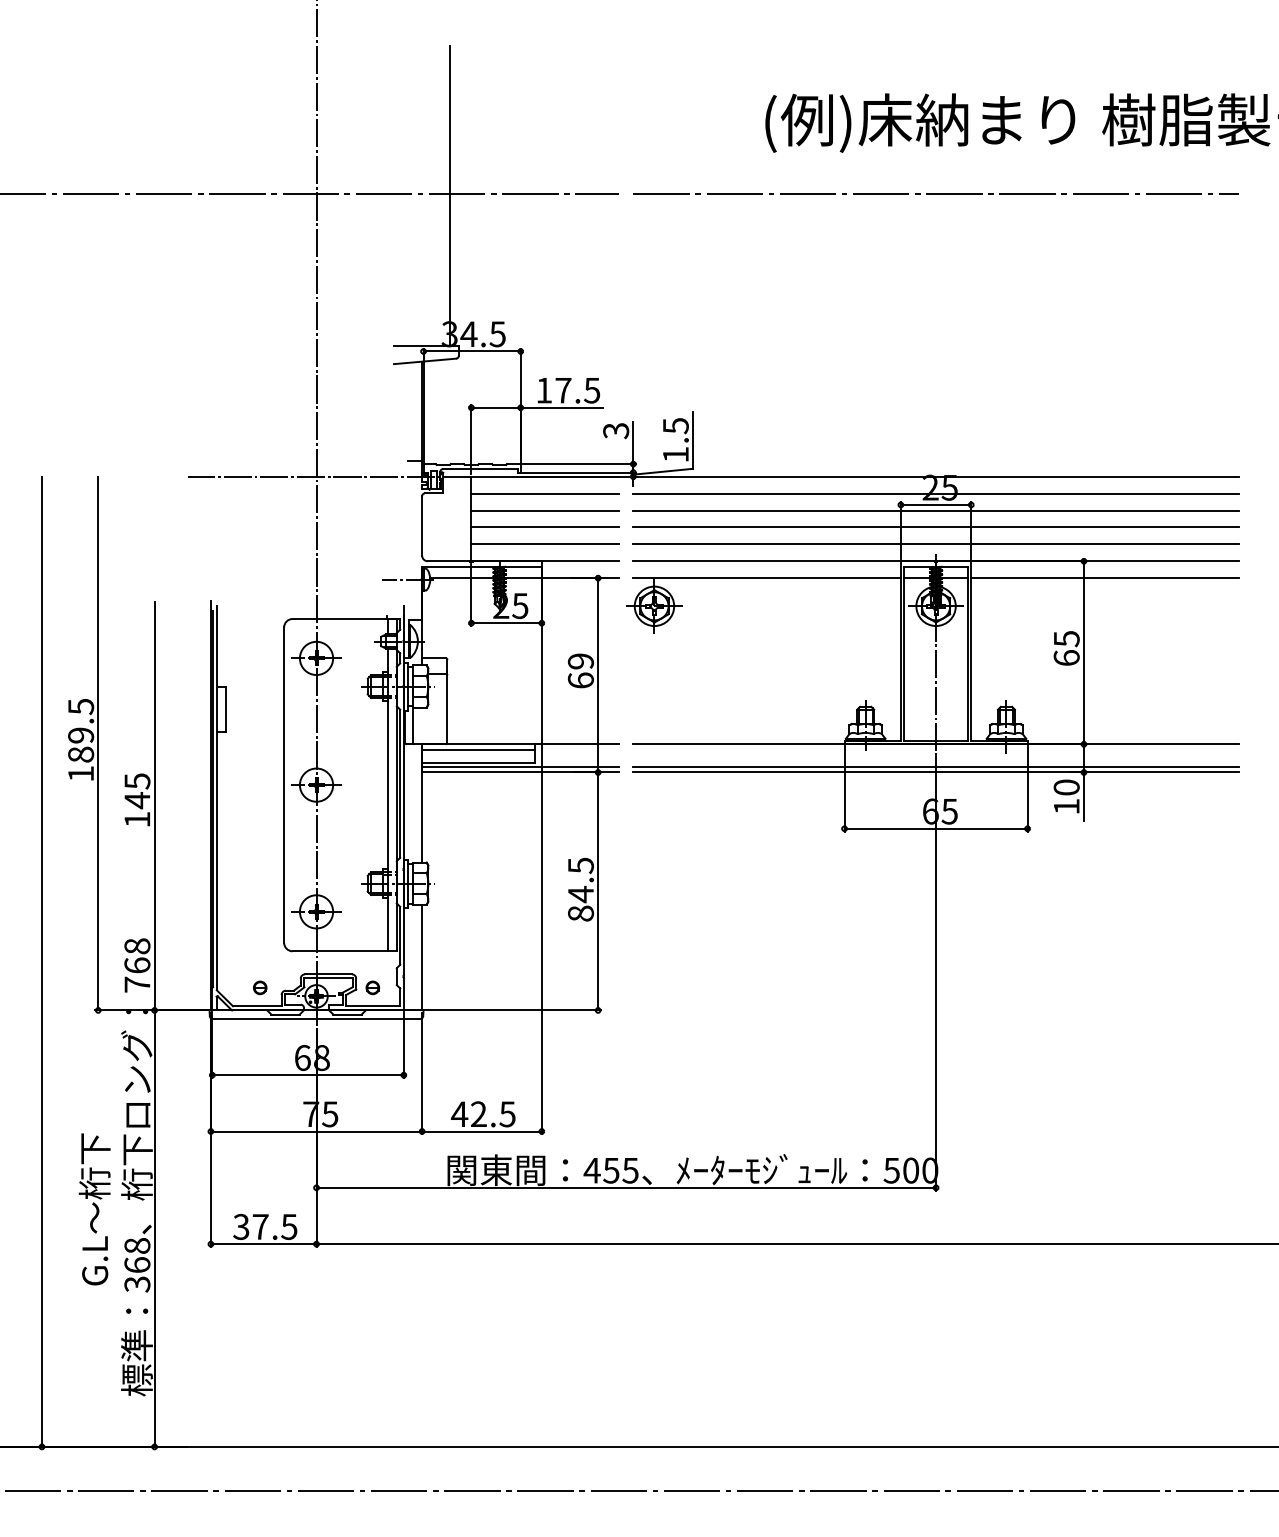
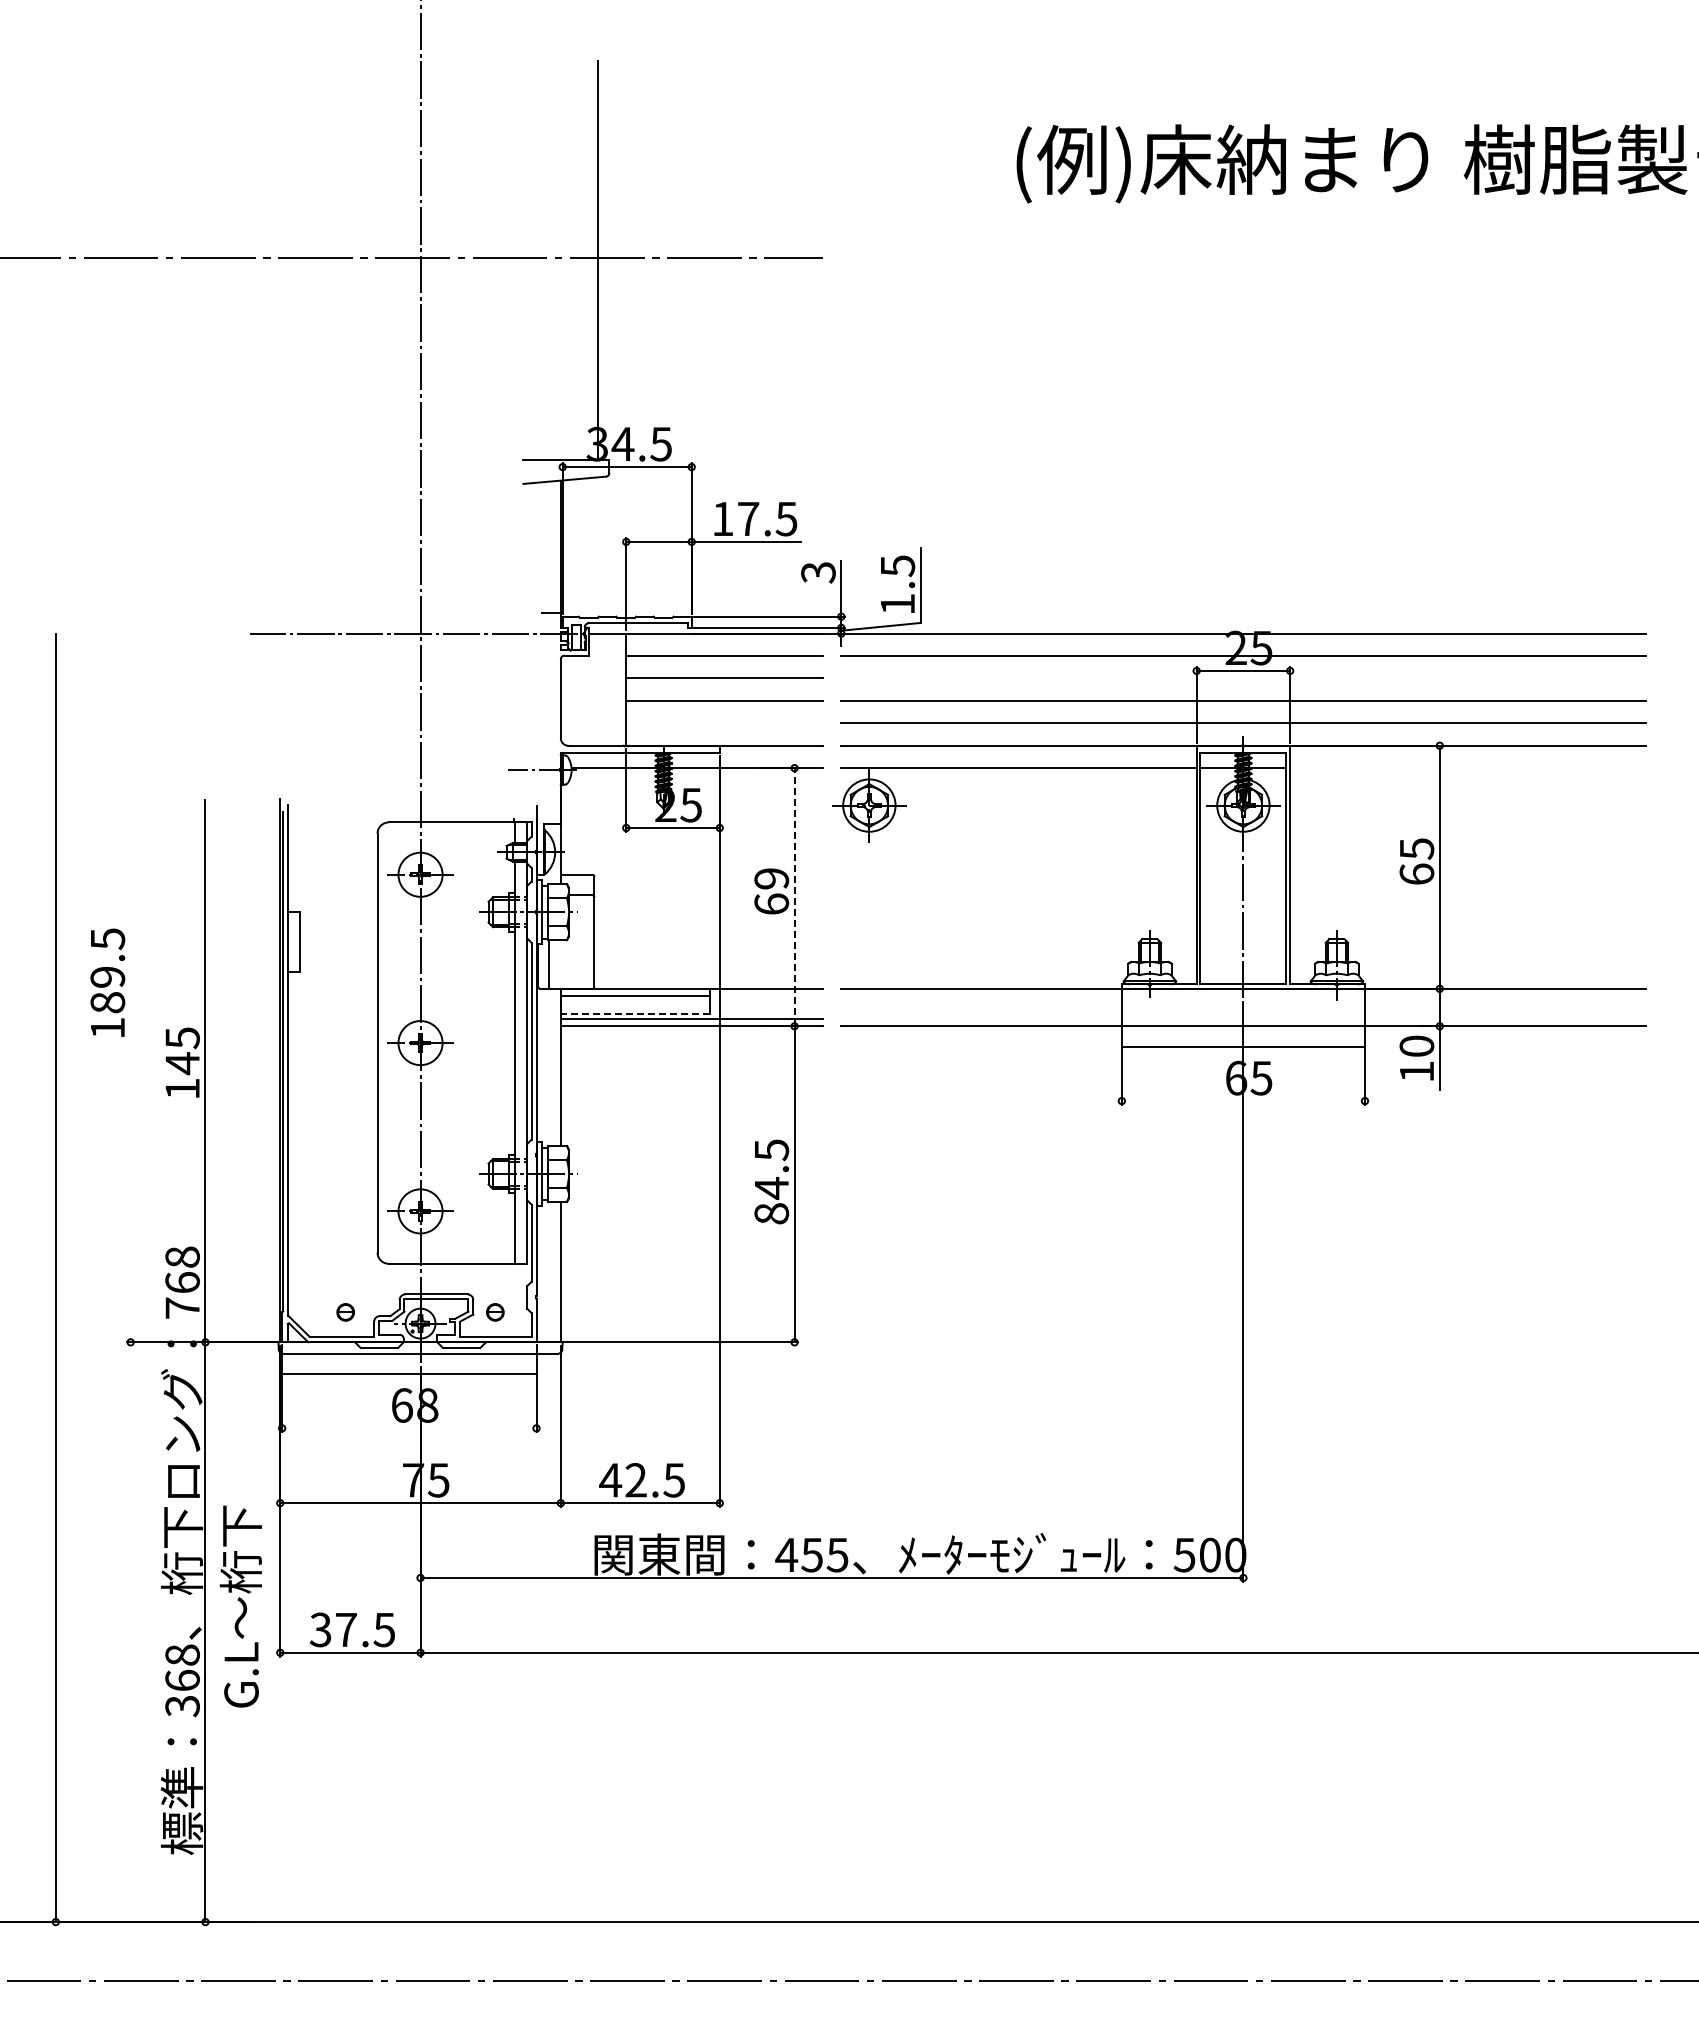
line: (936, 193) -> (1243, 257), removed
line: (936, 510) -> (1243, 678), removed
line: (545, 544) -> (724, 723), removed
line: (1104, 578) -> (1467, 768), removed
line: (598, 674) -> (794, 896), solid -> dashed
line: (98, 743) -> (130, 987), removed
line: (478, 762) -> (635, 1013), solid -> dashed
line: (936, 766) -> (1243, 1018), removed
line: (935, 829) -> (1242, 1047), moved
line: (308, 1075) -> (409, 1374), moved
text: (94, 1209) -> (240, 1606), moved

